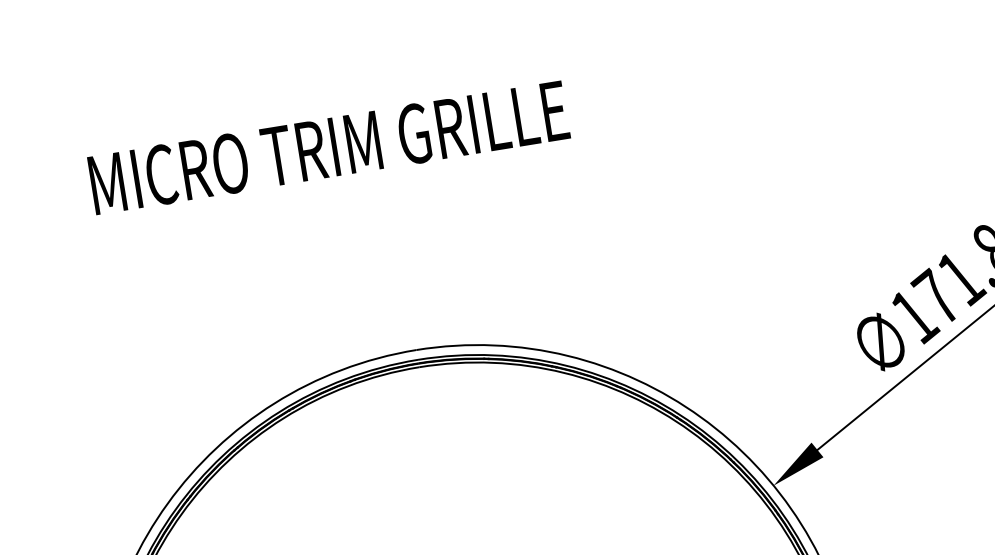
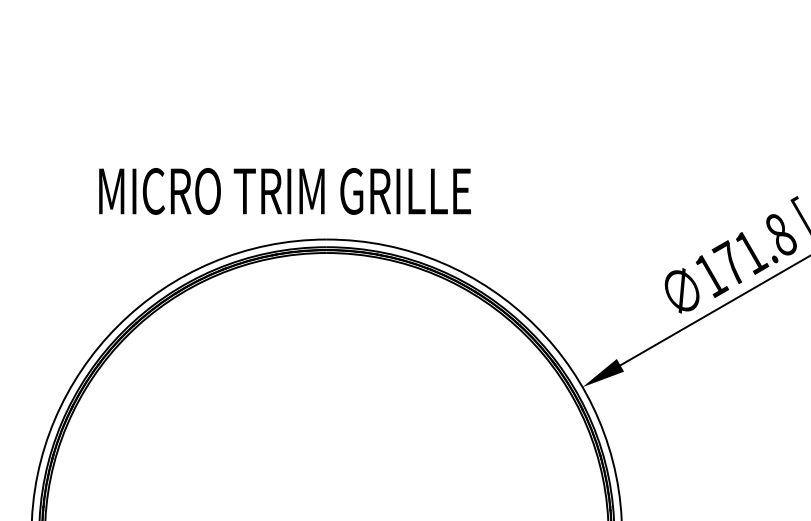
text: (328, 148) -> (284, 191), moved

